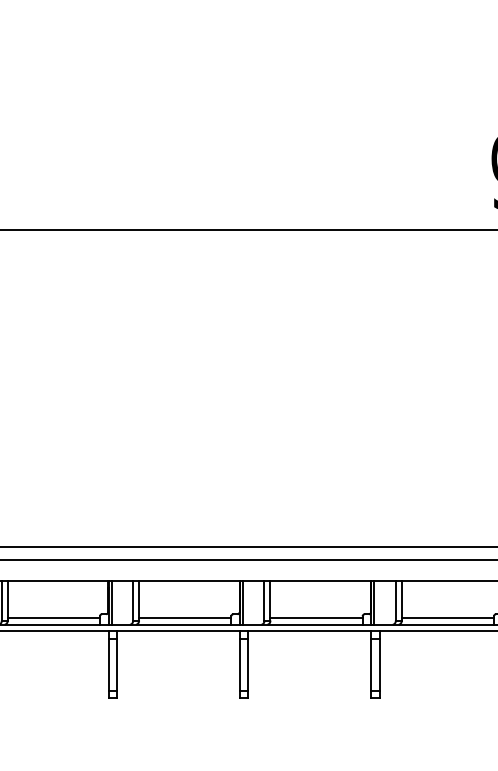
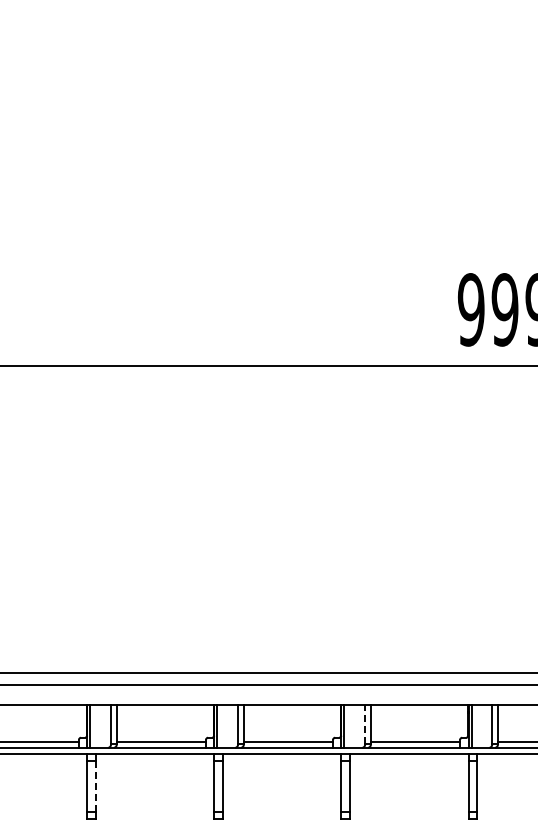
line: (396, 600) -> (365, 724), solid -> dashed
line: (116, 664) -> (95, 786), solid -> dashed

